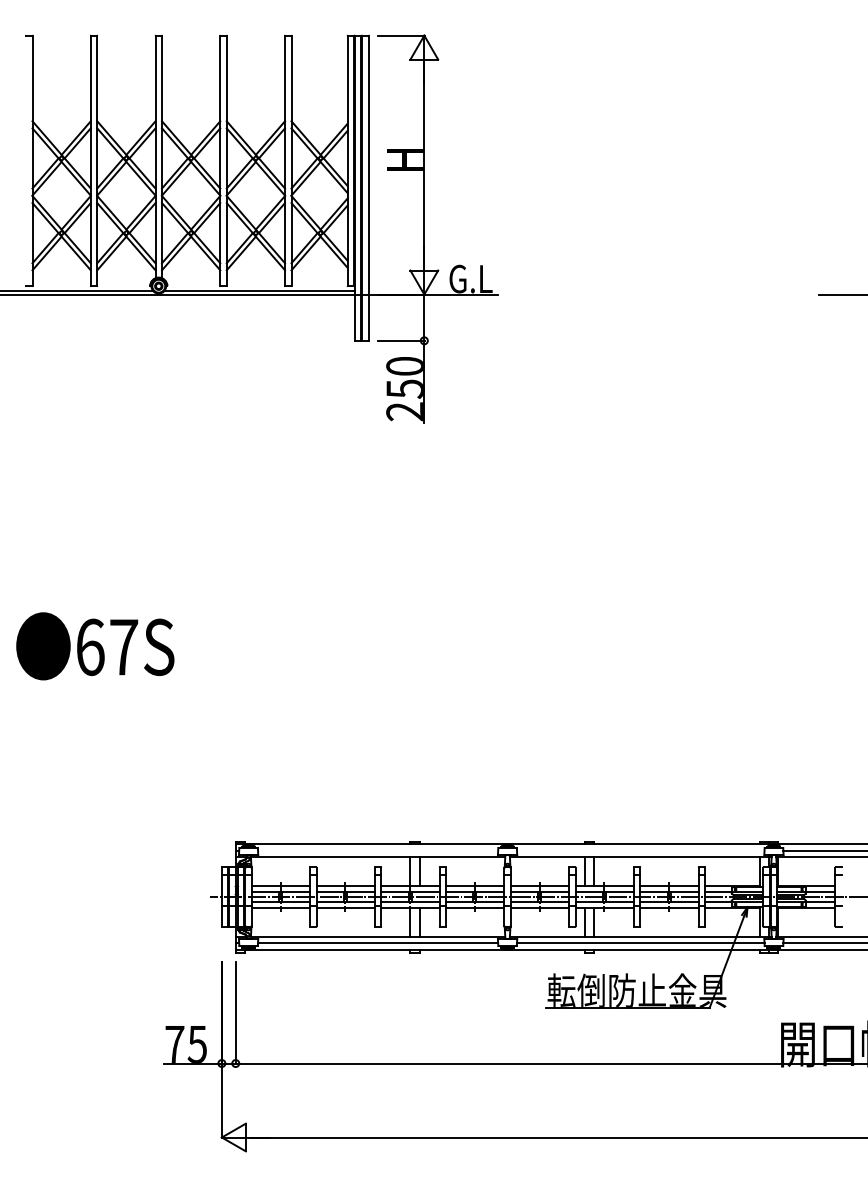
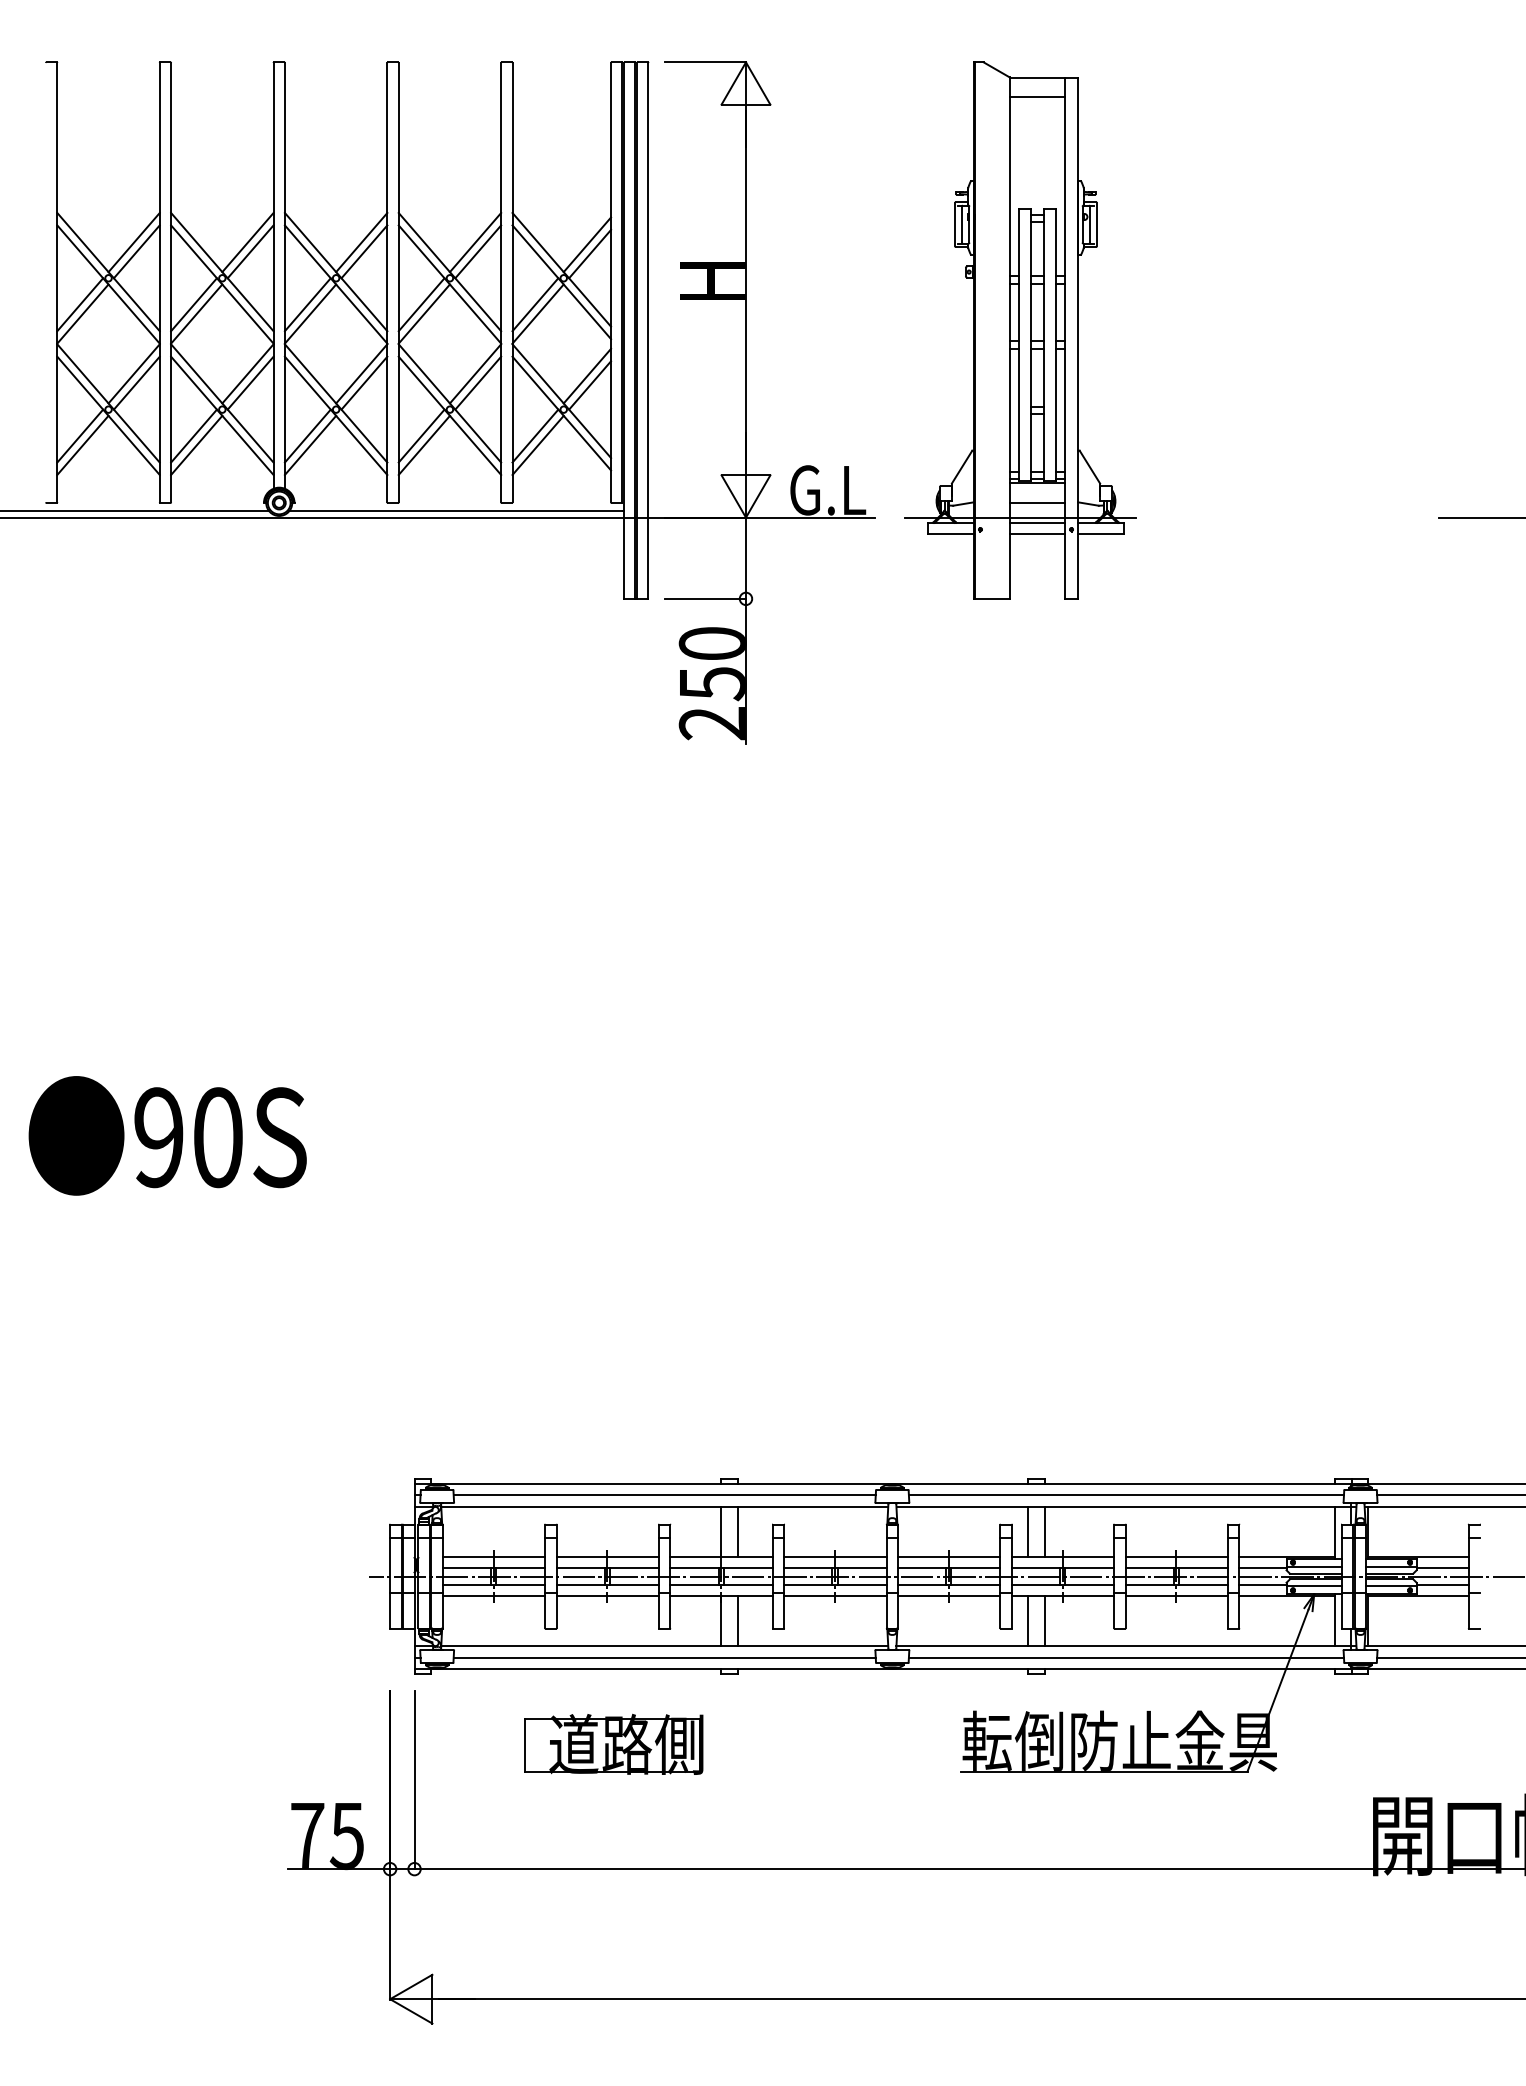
part: (580, 187) -> (1020, 329), added
text: (107, 646) -> (189, 1136), 67S -> 90S
line: (378, 850) -> (665, 1494), added
line: (640, 850) -> (1125, 1494), added
part: (348, 992) -> (612, 1744), added

